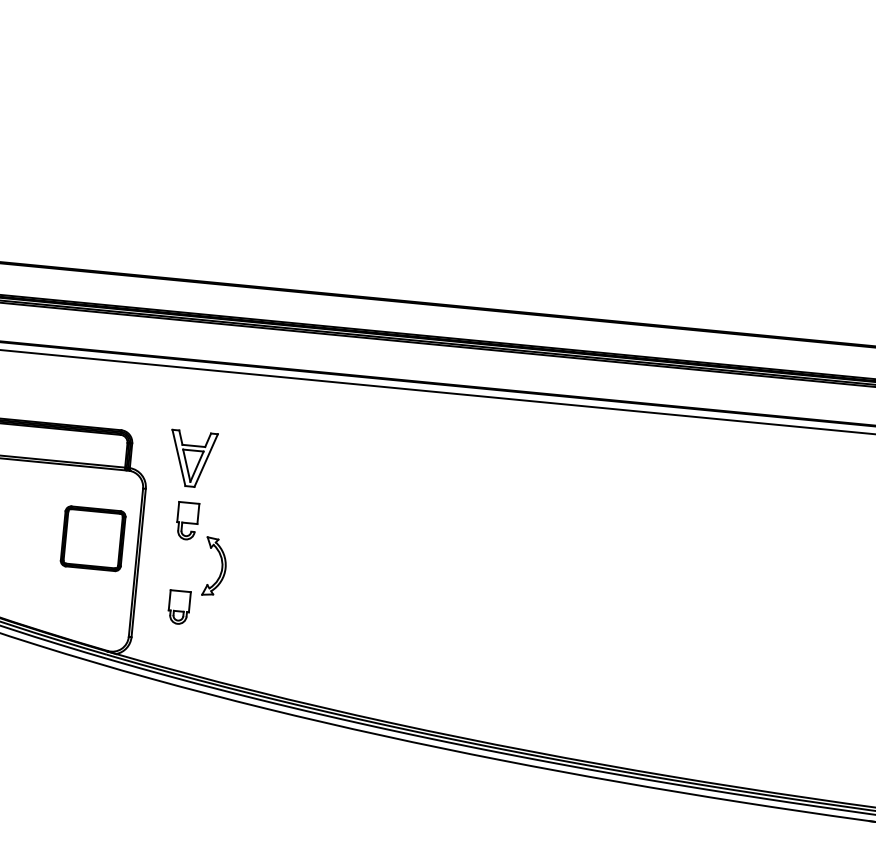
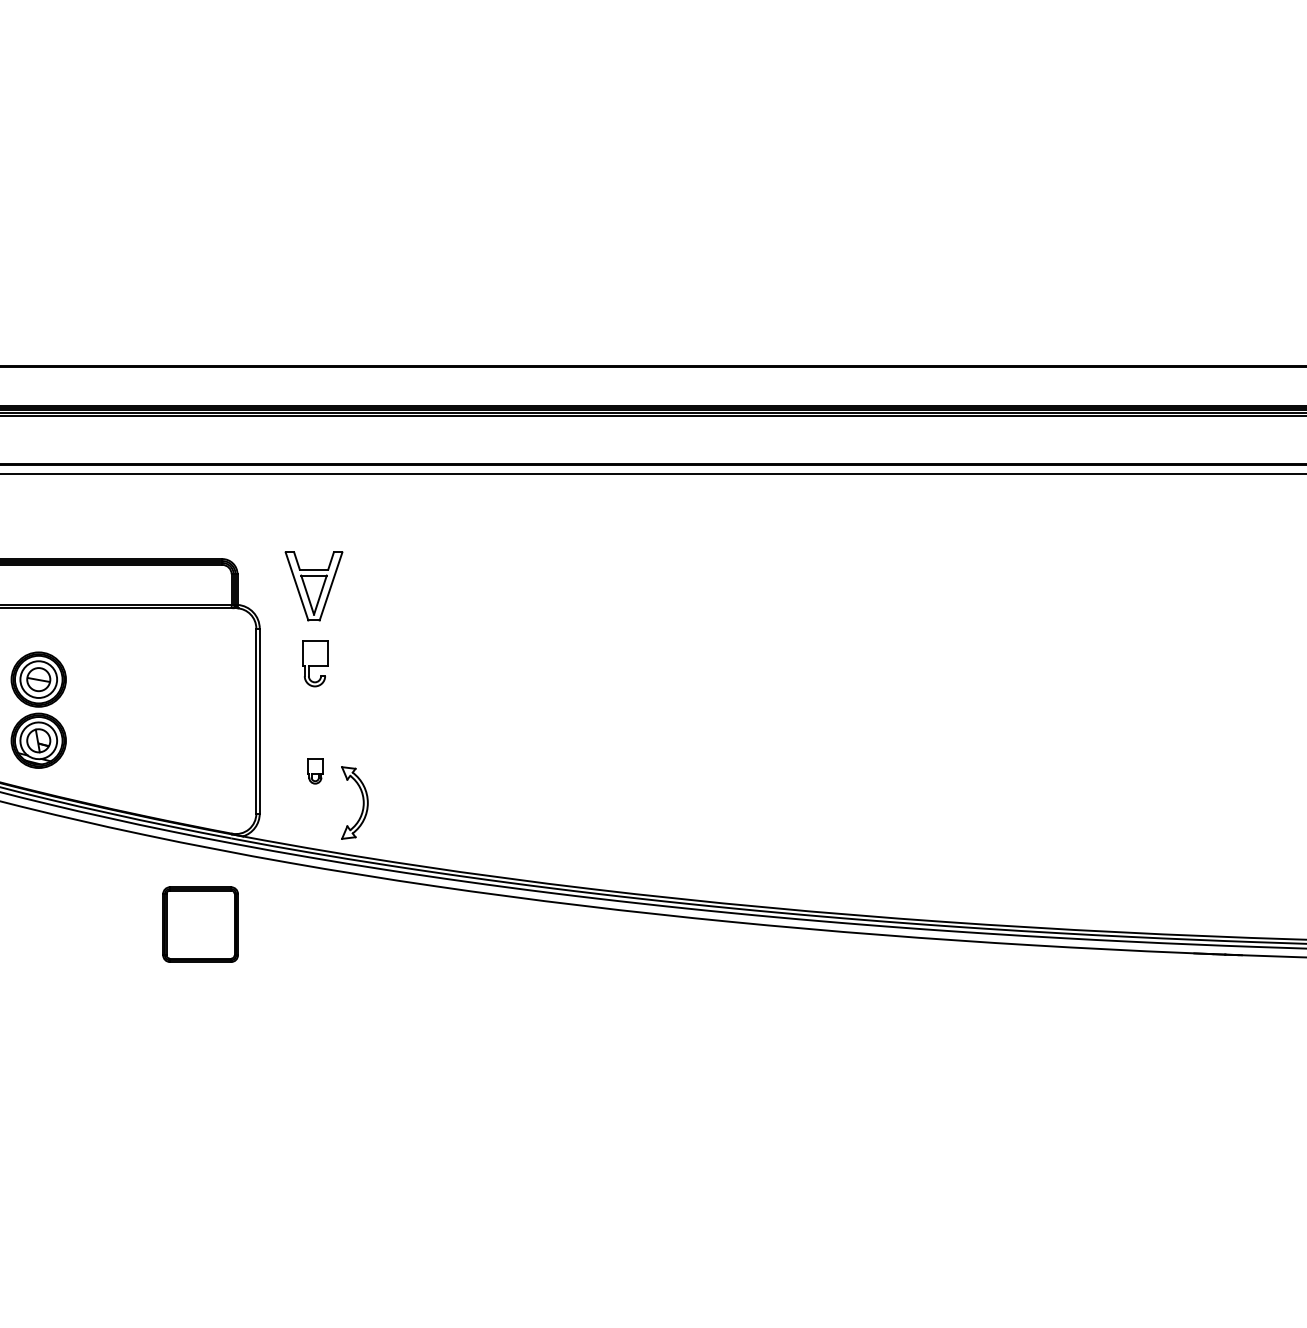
part: (93, 538) -> (200, 924), moved
part: (221, 567) -> (362, 802), moved
part: (179, 607) -> (315, 771), size x0.6

